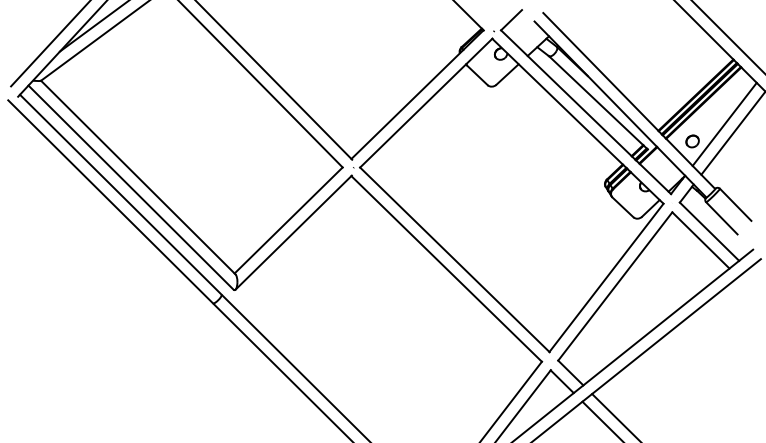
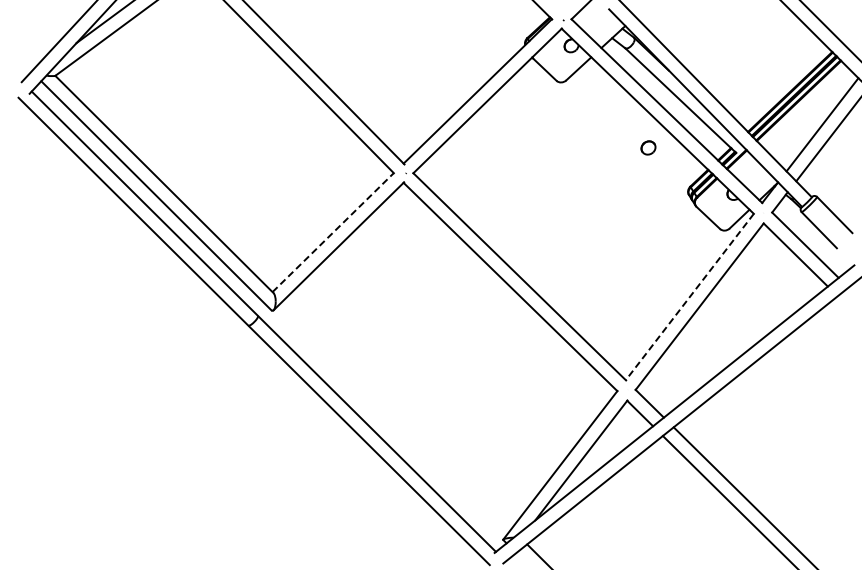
part: (692, 141) -> (648, 147), moved
line: (288, 220) -> (333, 232), solid -> dashed
line: (606, 278) -> (689, 297), solid -> dashed

